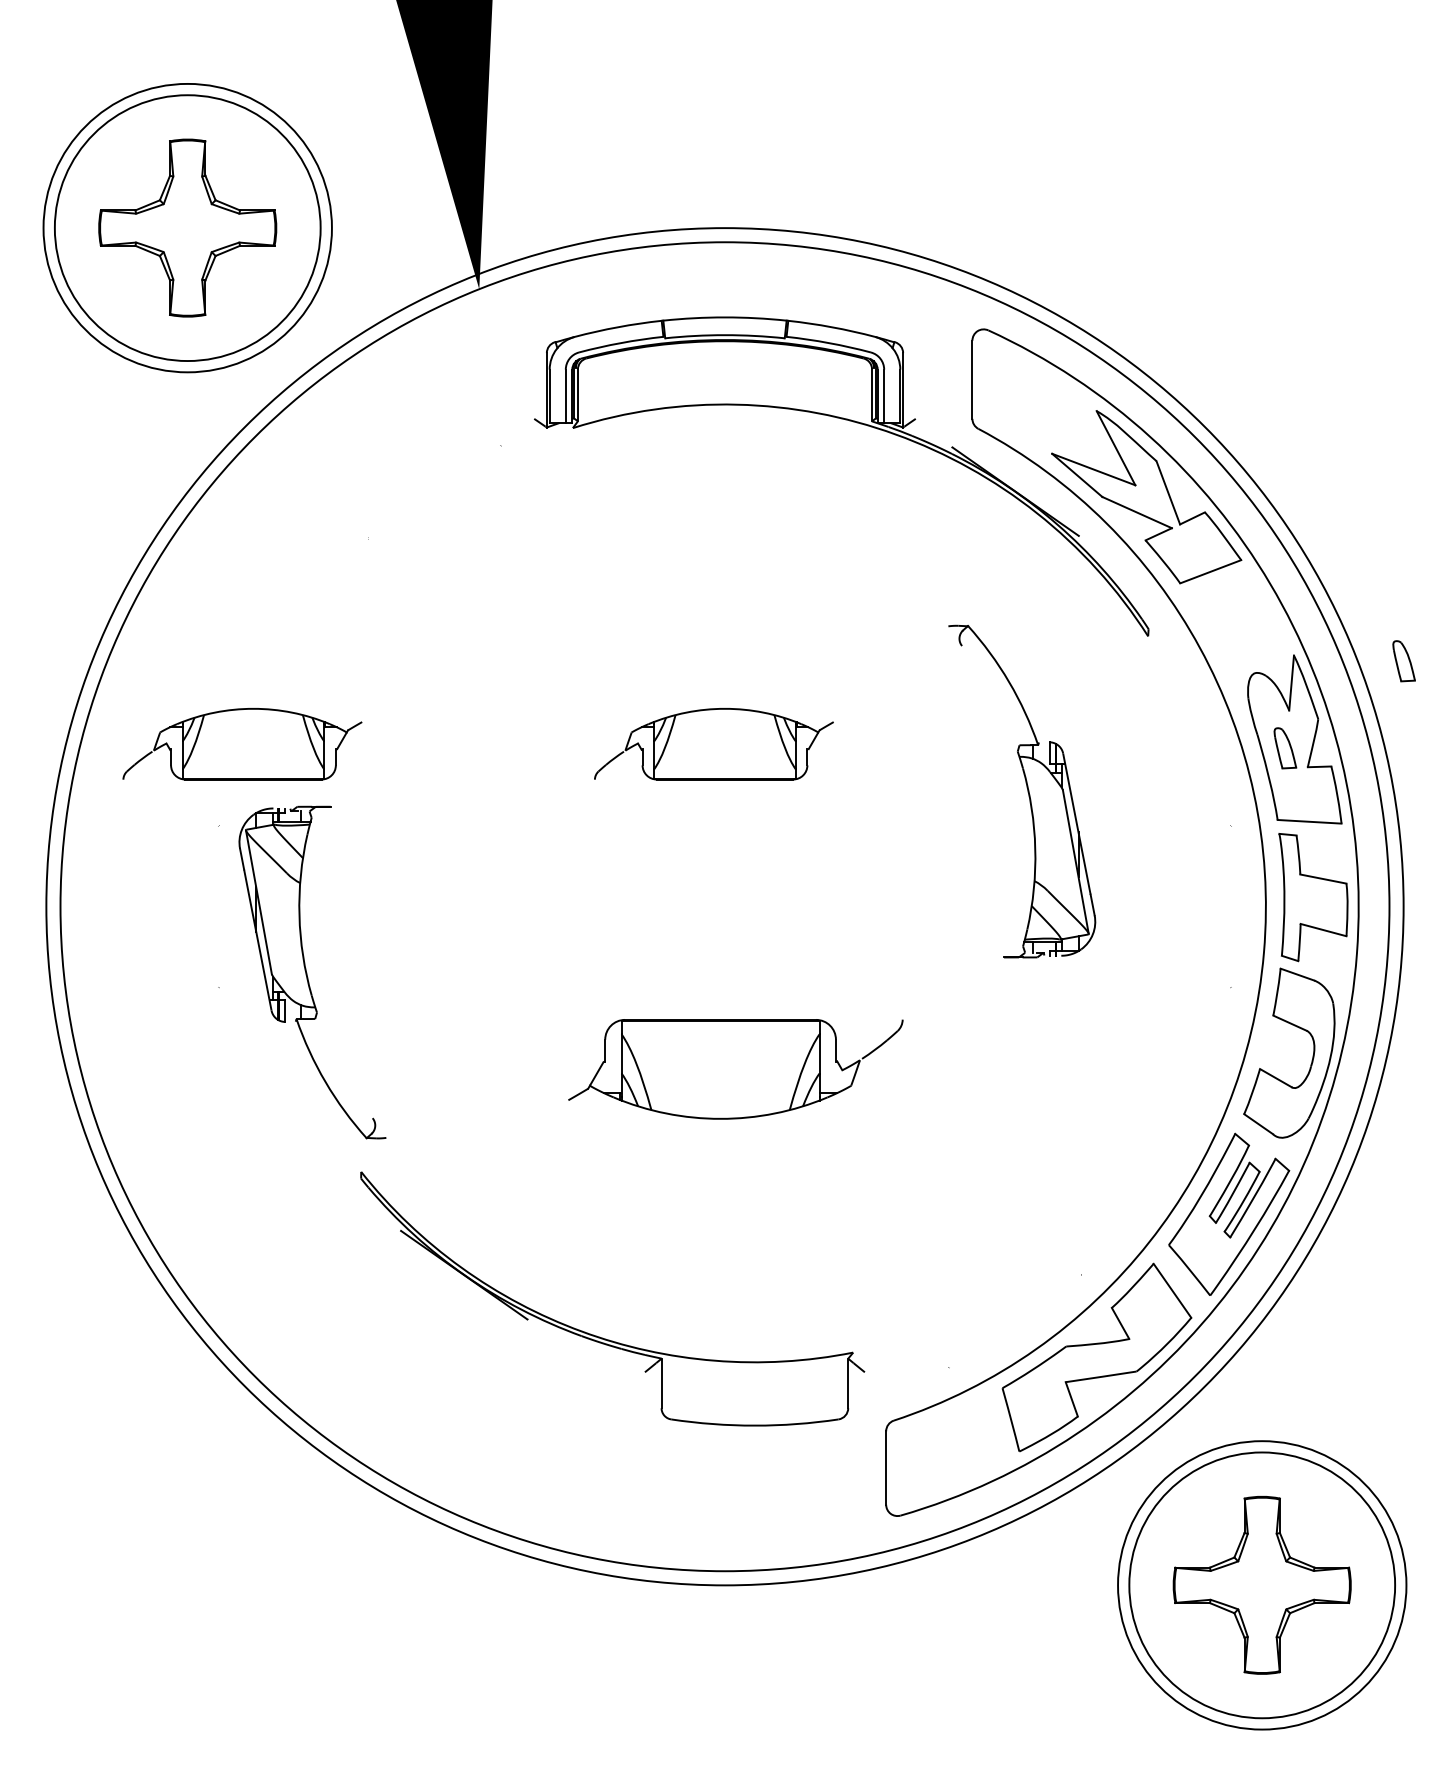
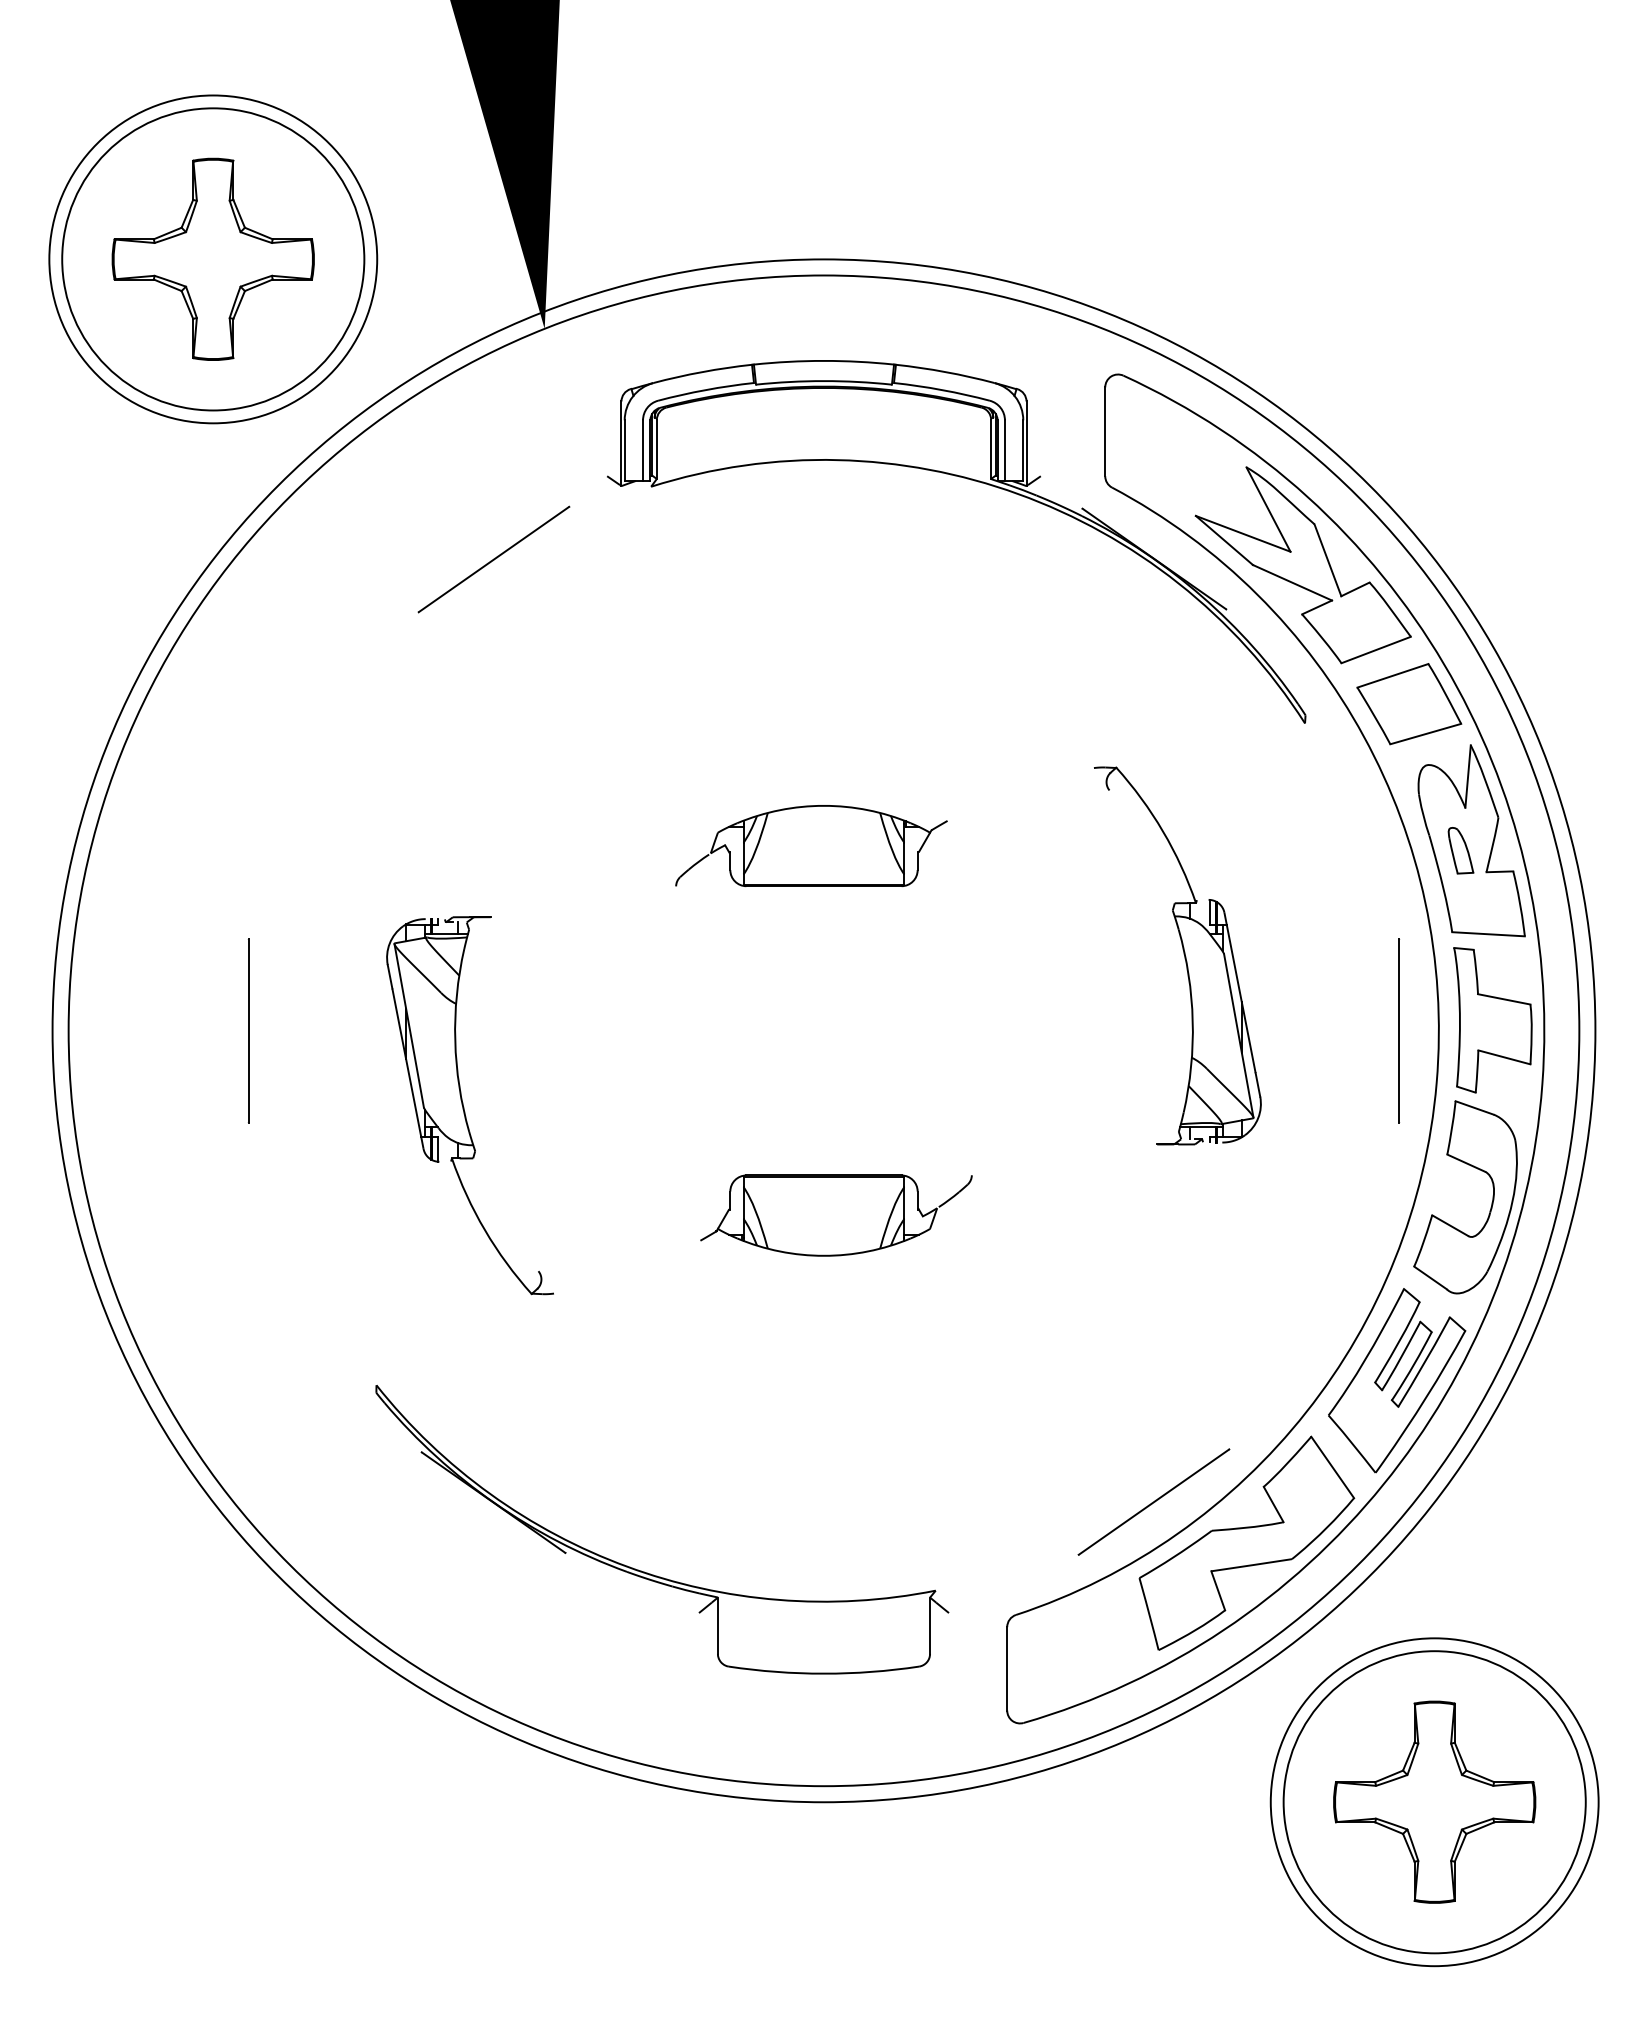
line: (434, 492) -> (493, 559), added
part: (1240, 619) -> (1409, 704), added
part: (1403, 661) -> (1595, 751), removed
part: (242, 743) -> (275, 845), removed
part: (1027, 790) -> (1183, 954), moved
line: (218, 906) -> (248, 1030), added
line: (1231, 906) -> (1399, 1030), added
part: (311, 972) -> (469, 1105), moved
part: (735, 1069) -> (836, 1215), size x0.71
line: (1014, 1320) -> (1153, 1501), added
part: (599, 1336) -> (647, 1572), moved

